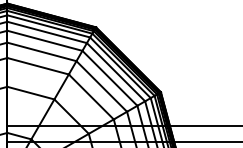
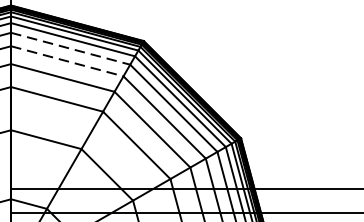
line: (47, 32) -> (71, 48), solid -> dashed
line: (44, 40) -> (66, 60), solid -> dashed

